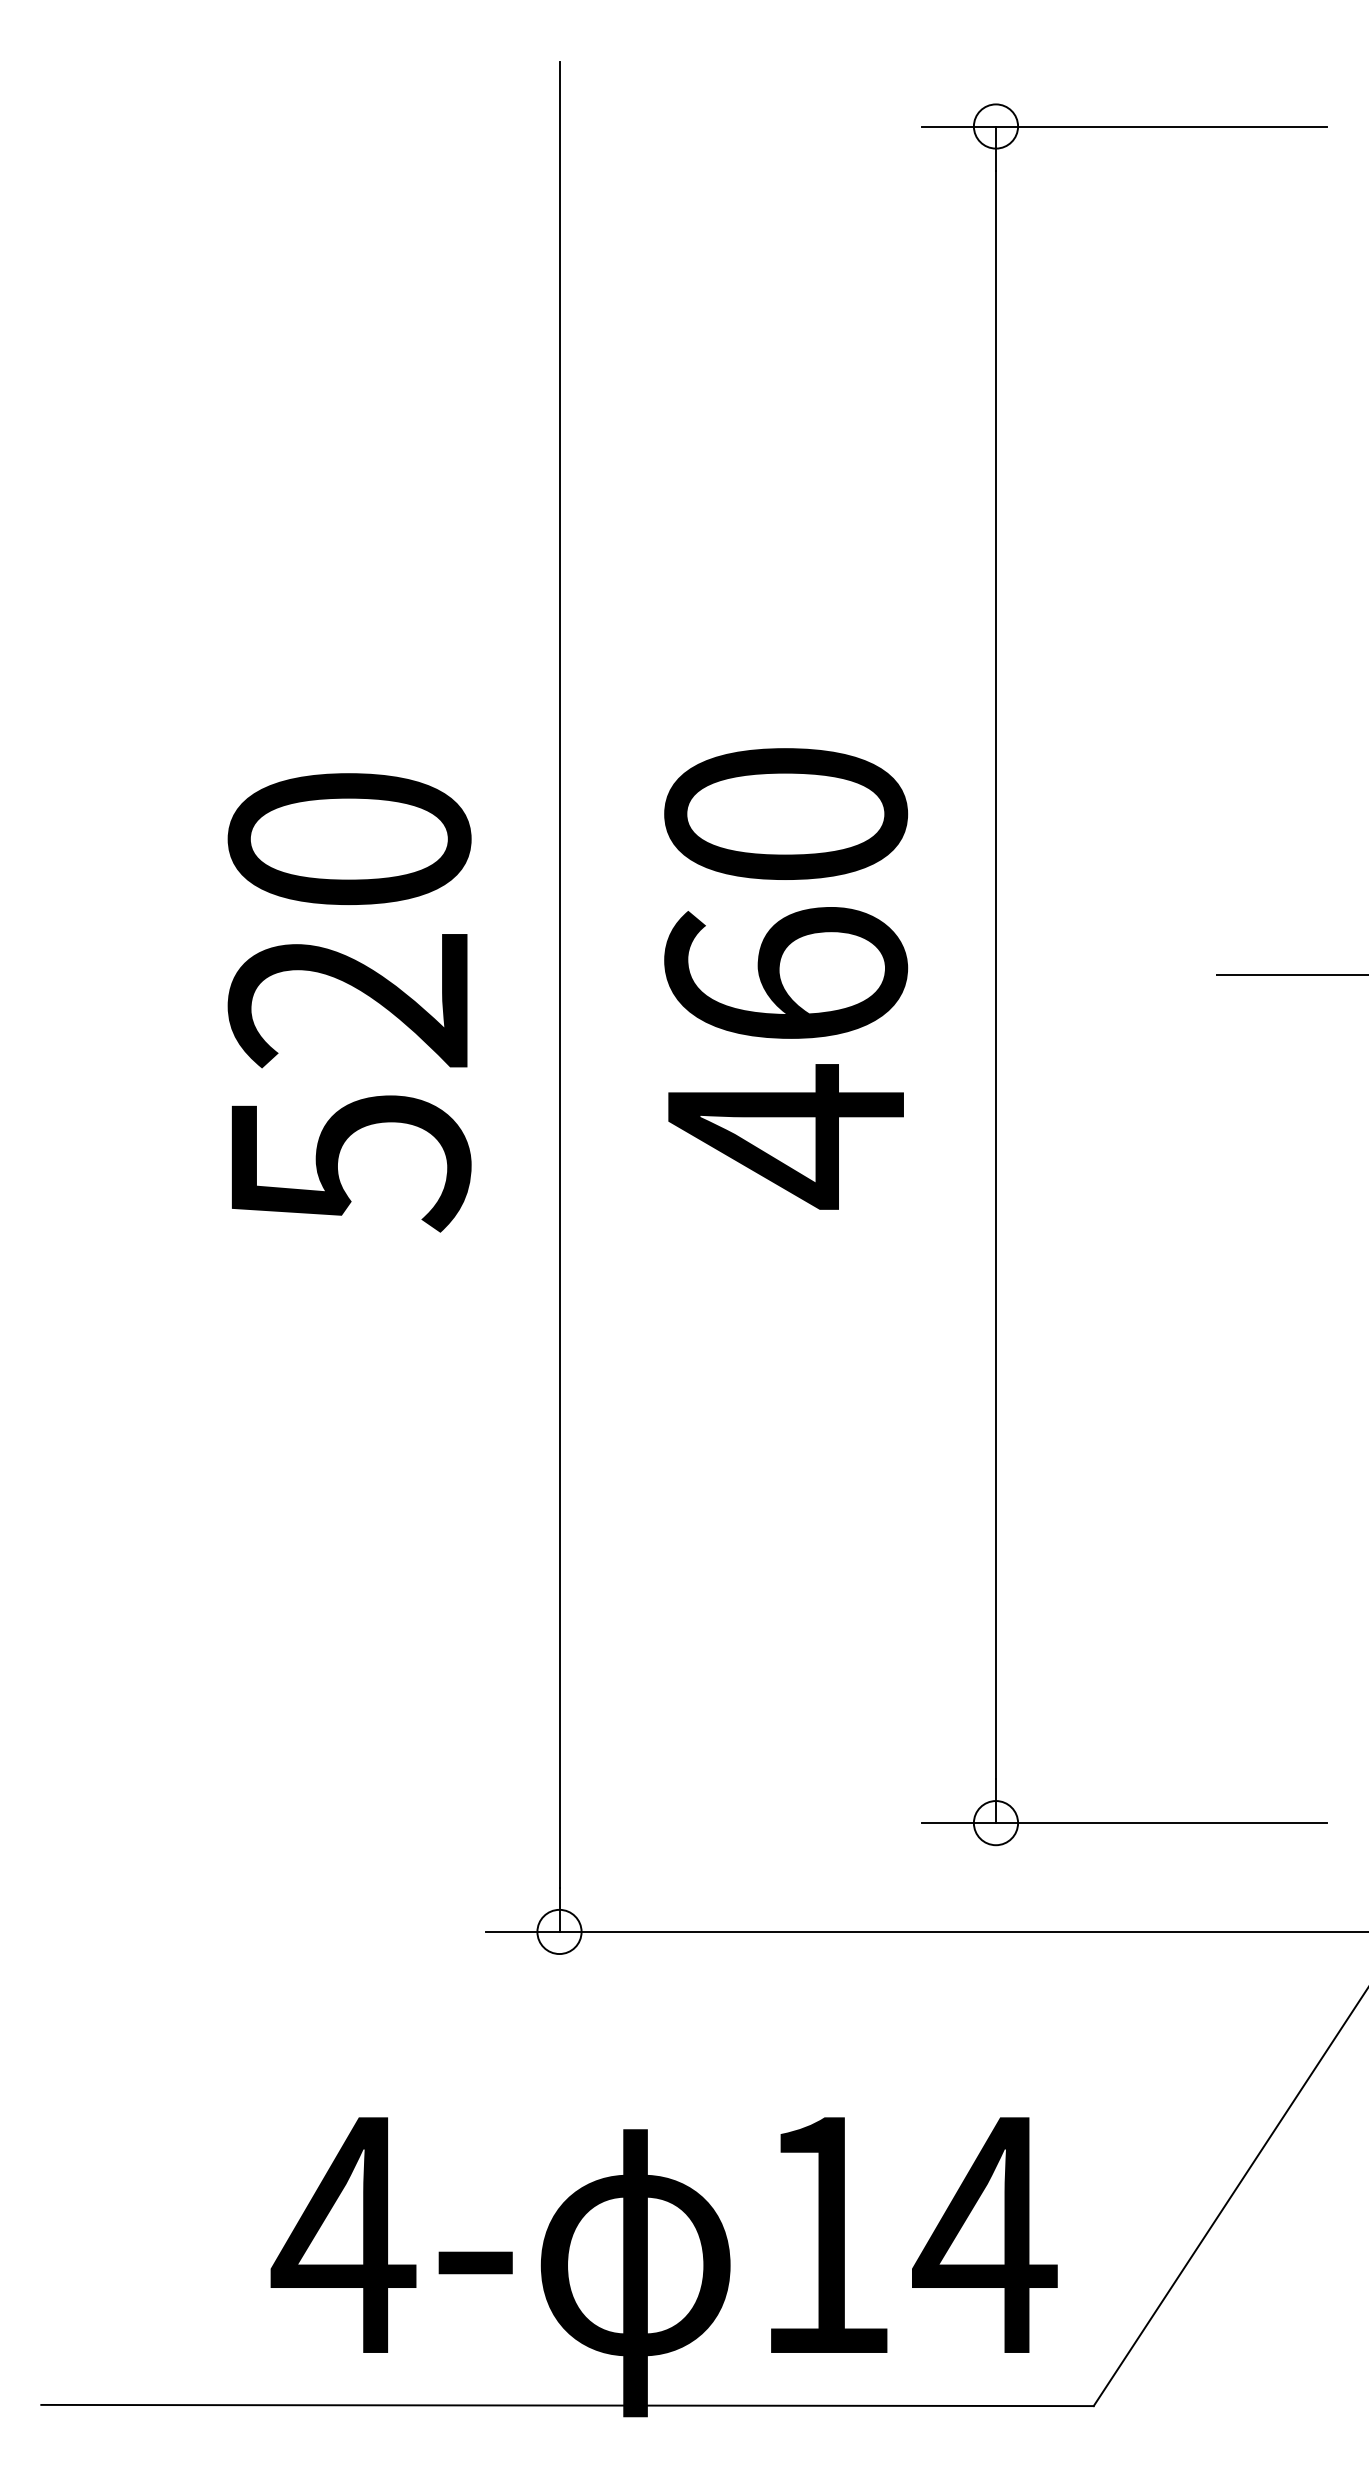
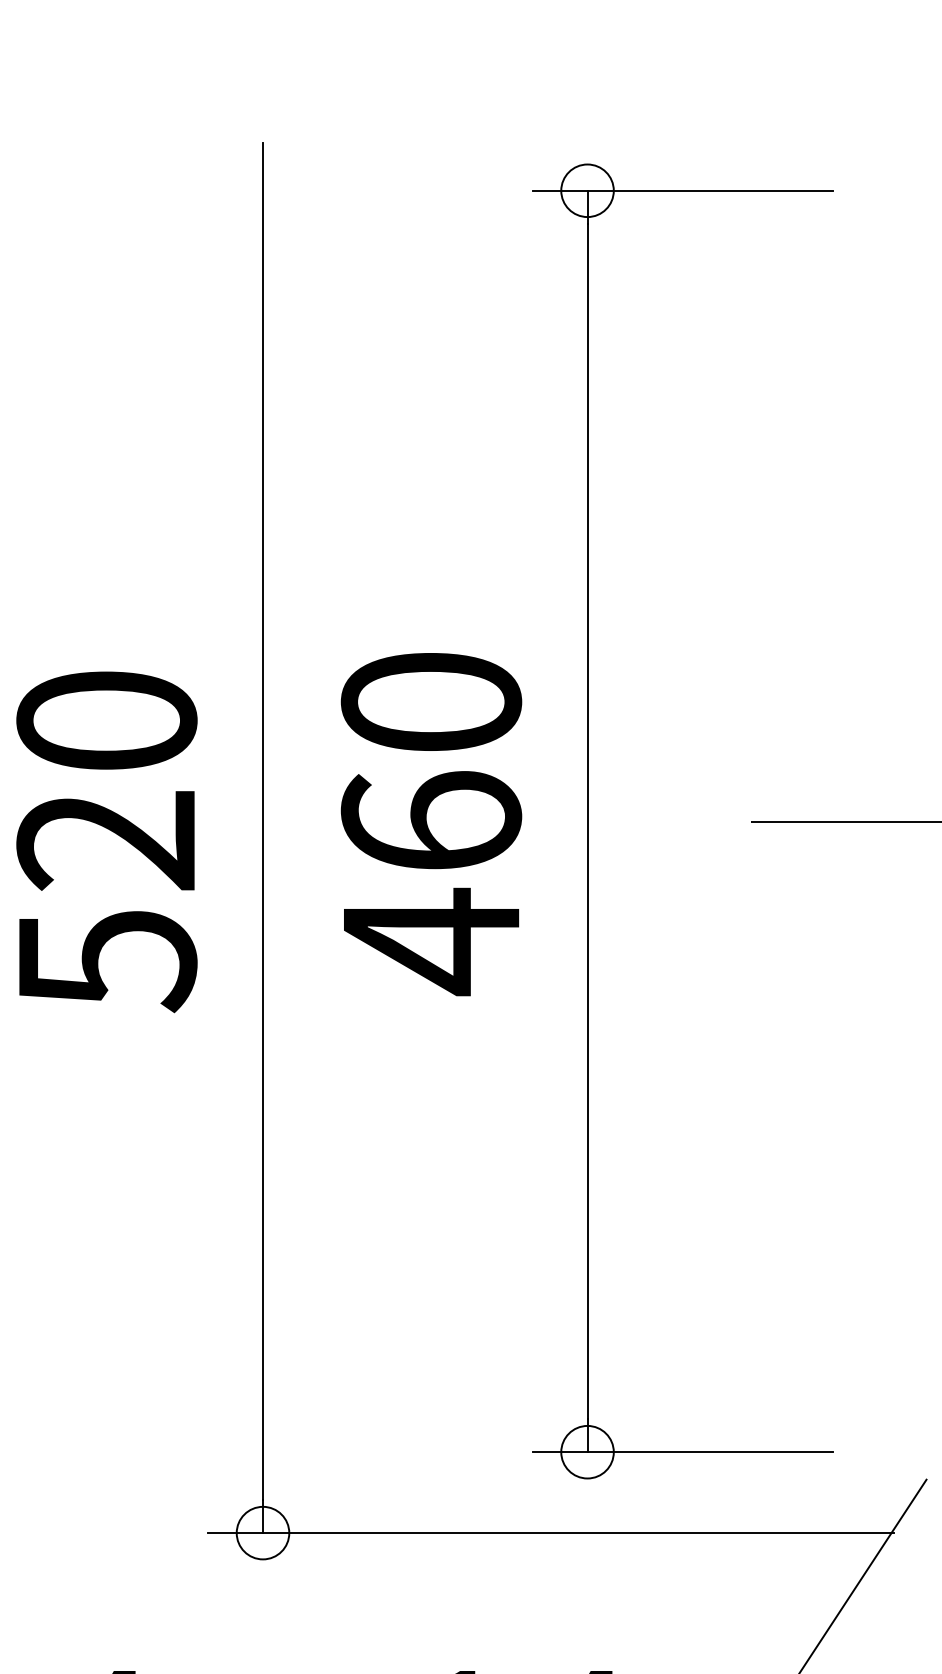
circle: (995, 126) -> (587, 190), size x1.6
circle: (995, 1823) -> (587, 1452), size x1.6
circle: (559, 1931) -> (263, 1532), size x1.6

